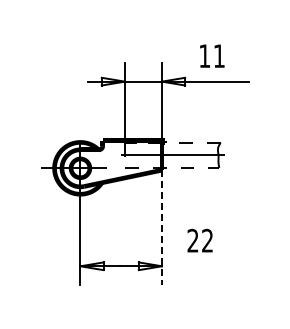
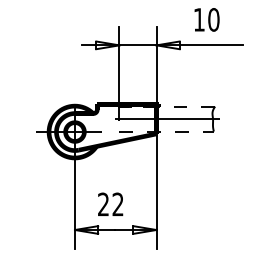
text: (219, 56) -> (214, 20), 11 -> 10
line: (162, 228) -> (157, 192), dashed -> solid
text: (199, 240) -> (110, 204), moved

